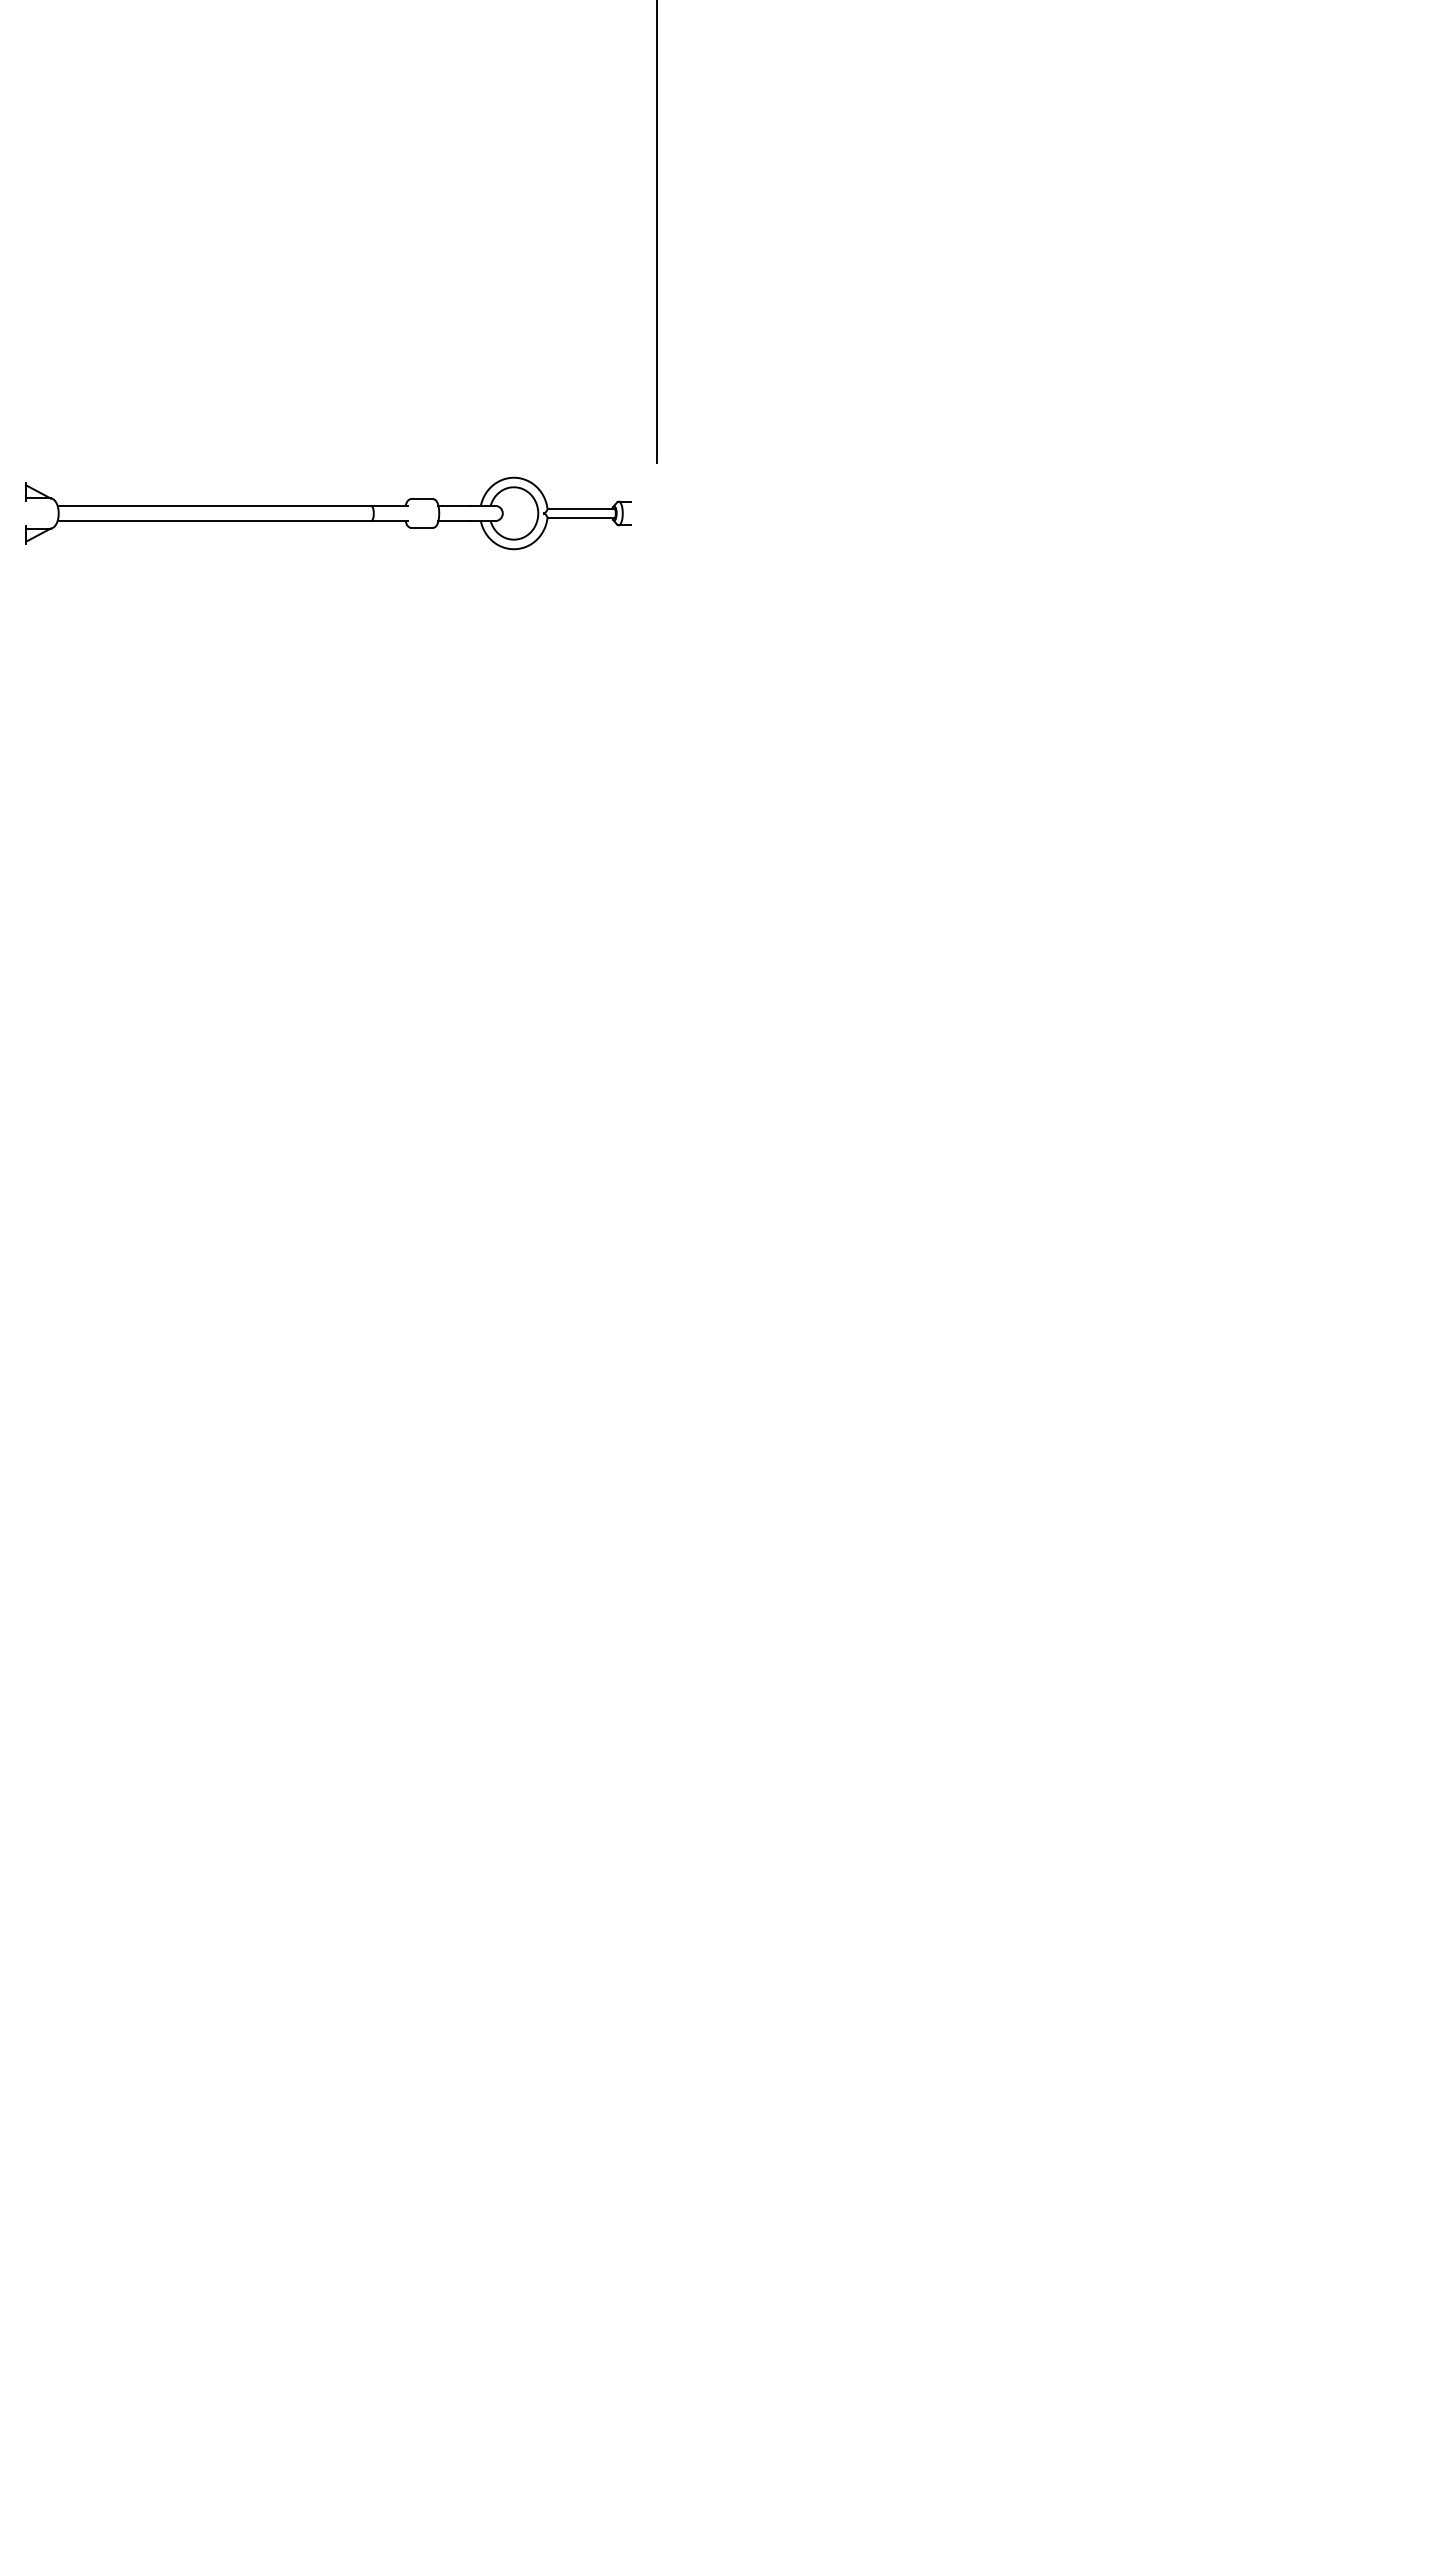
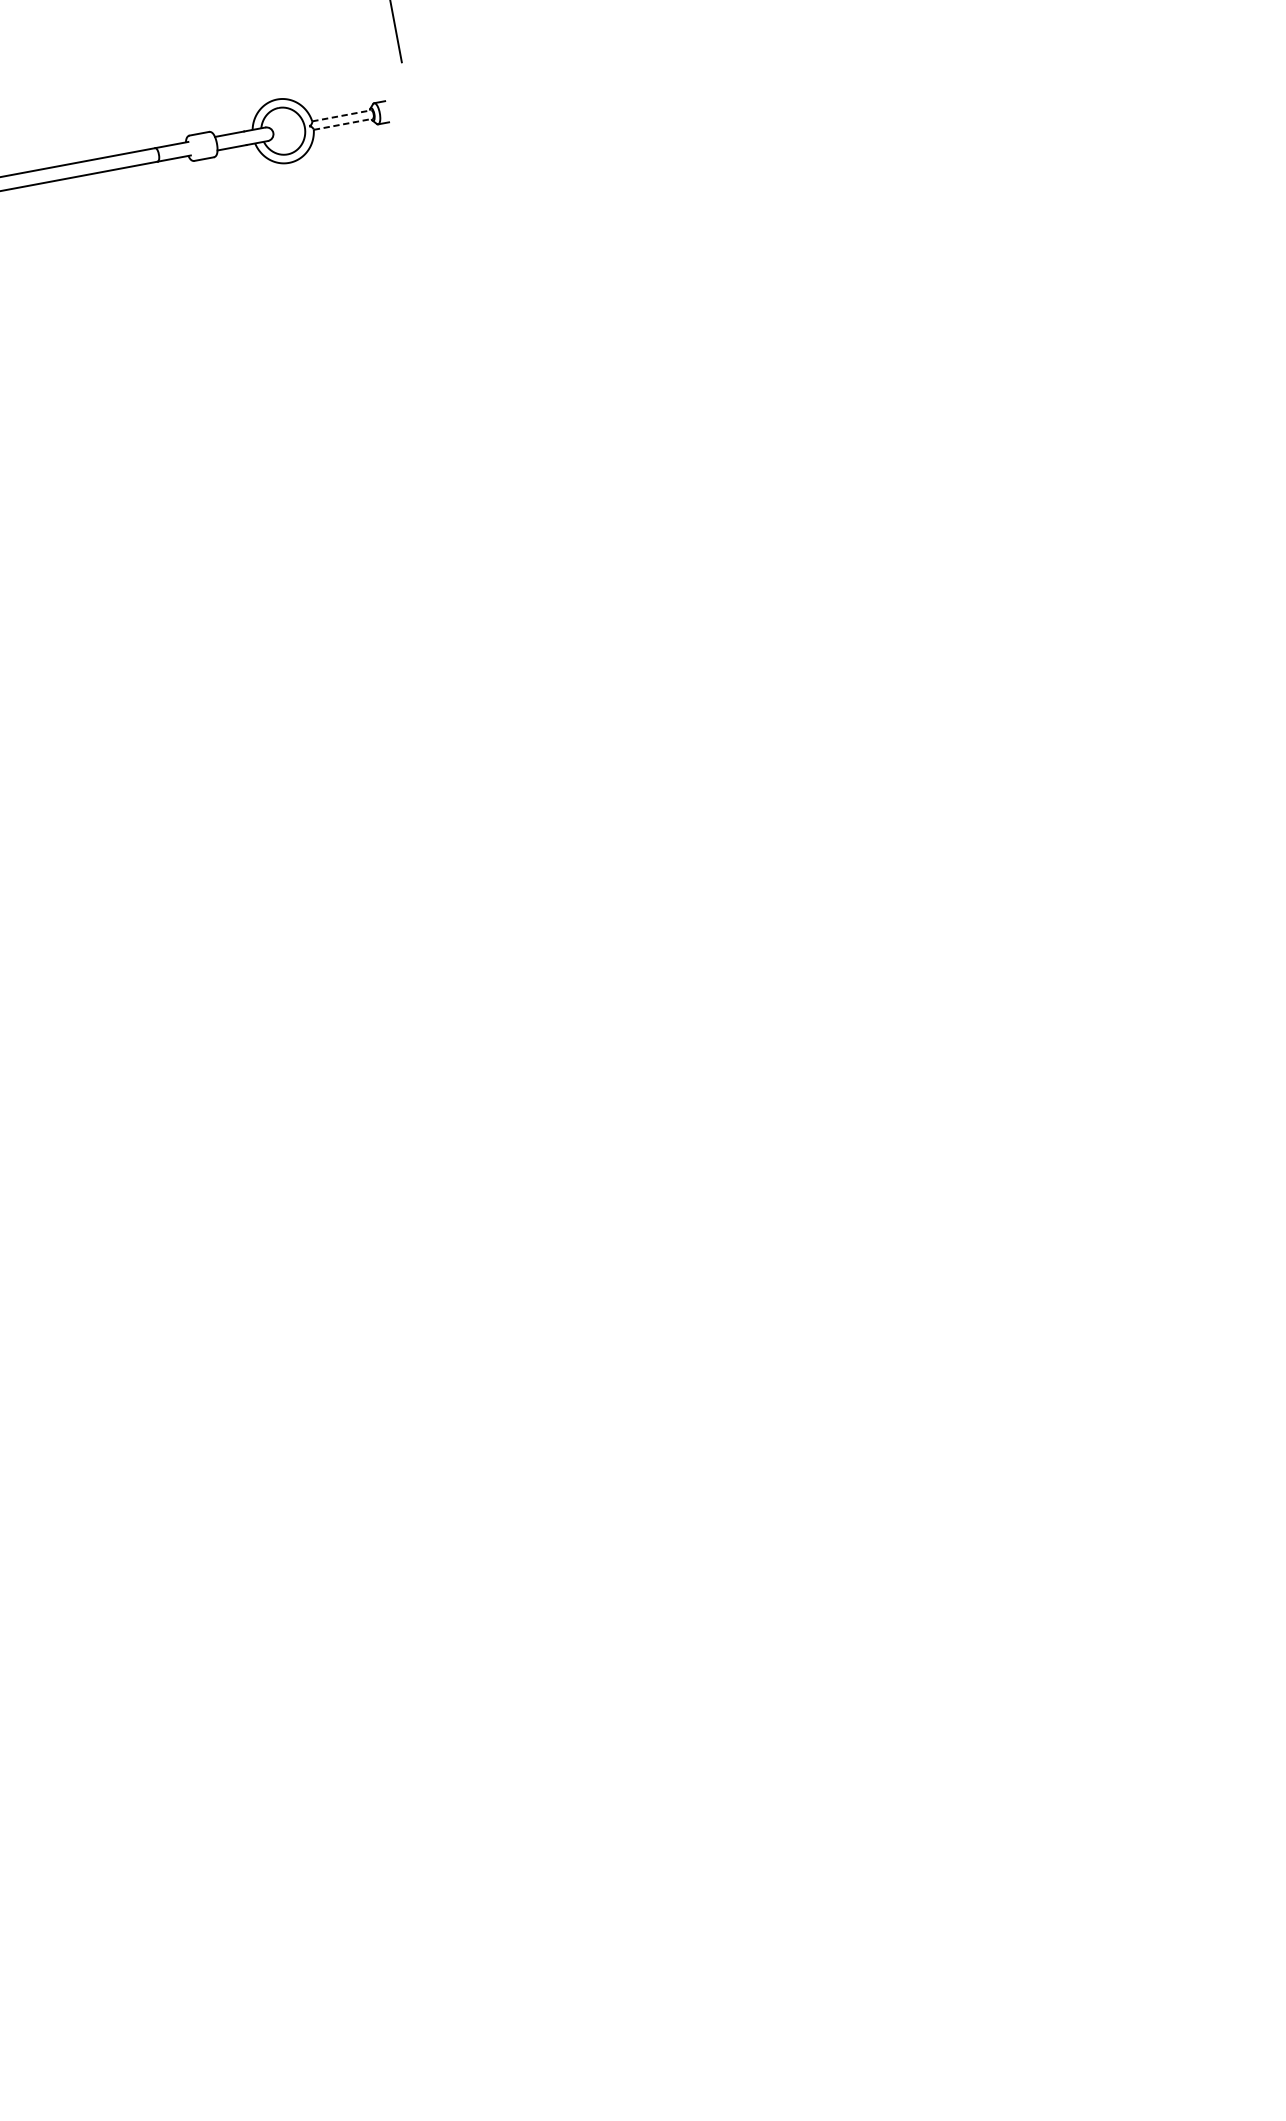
line: (581, 508) -> (342, 115), solid -> dashed
line: (581, 518) -> (344, 124), solid -> dashed

